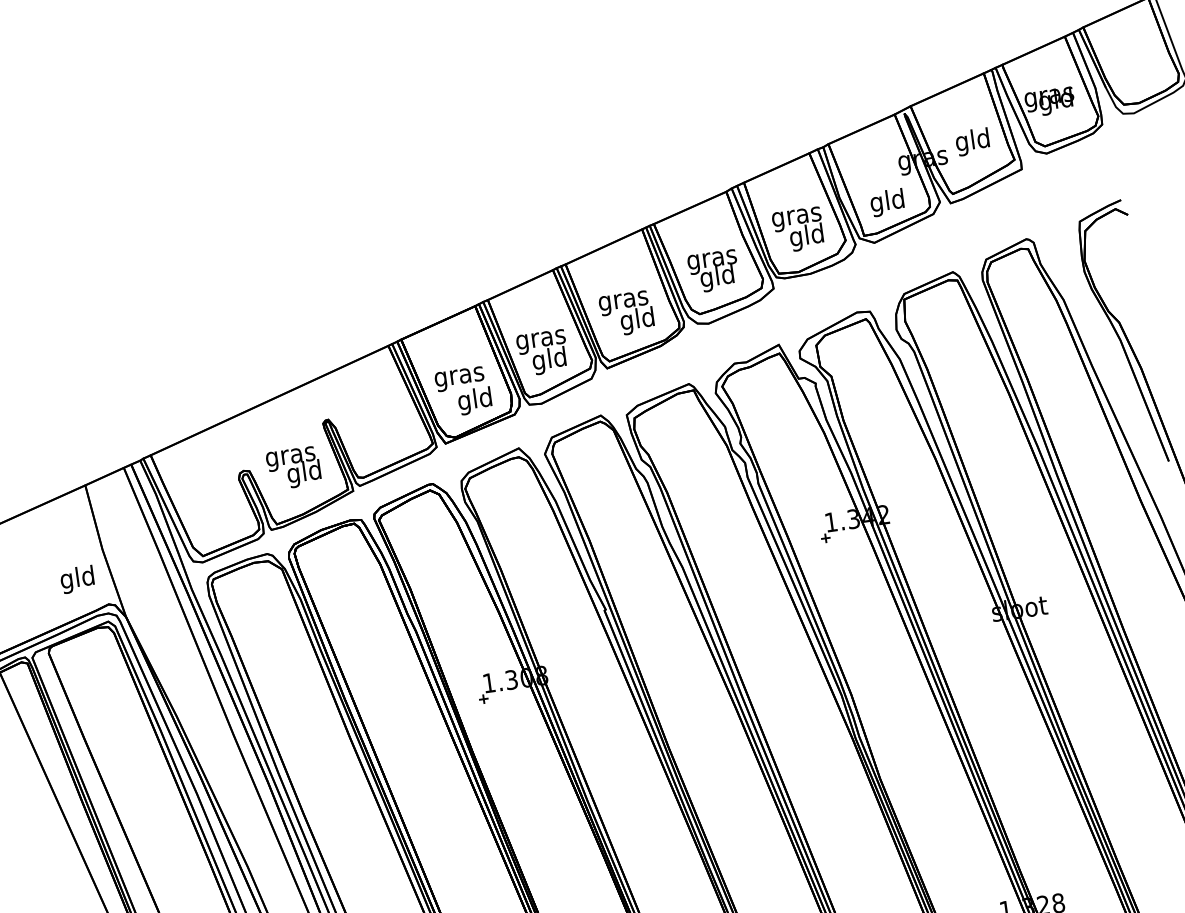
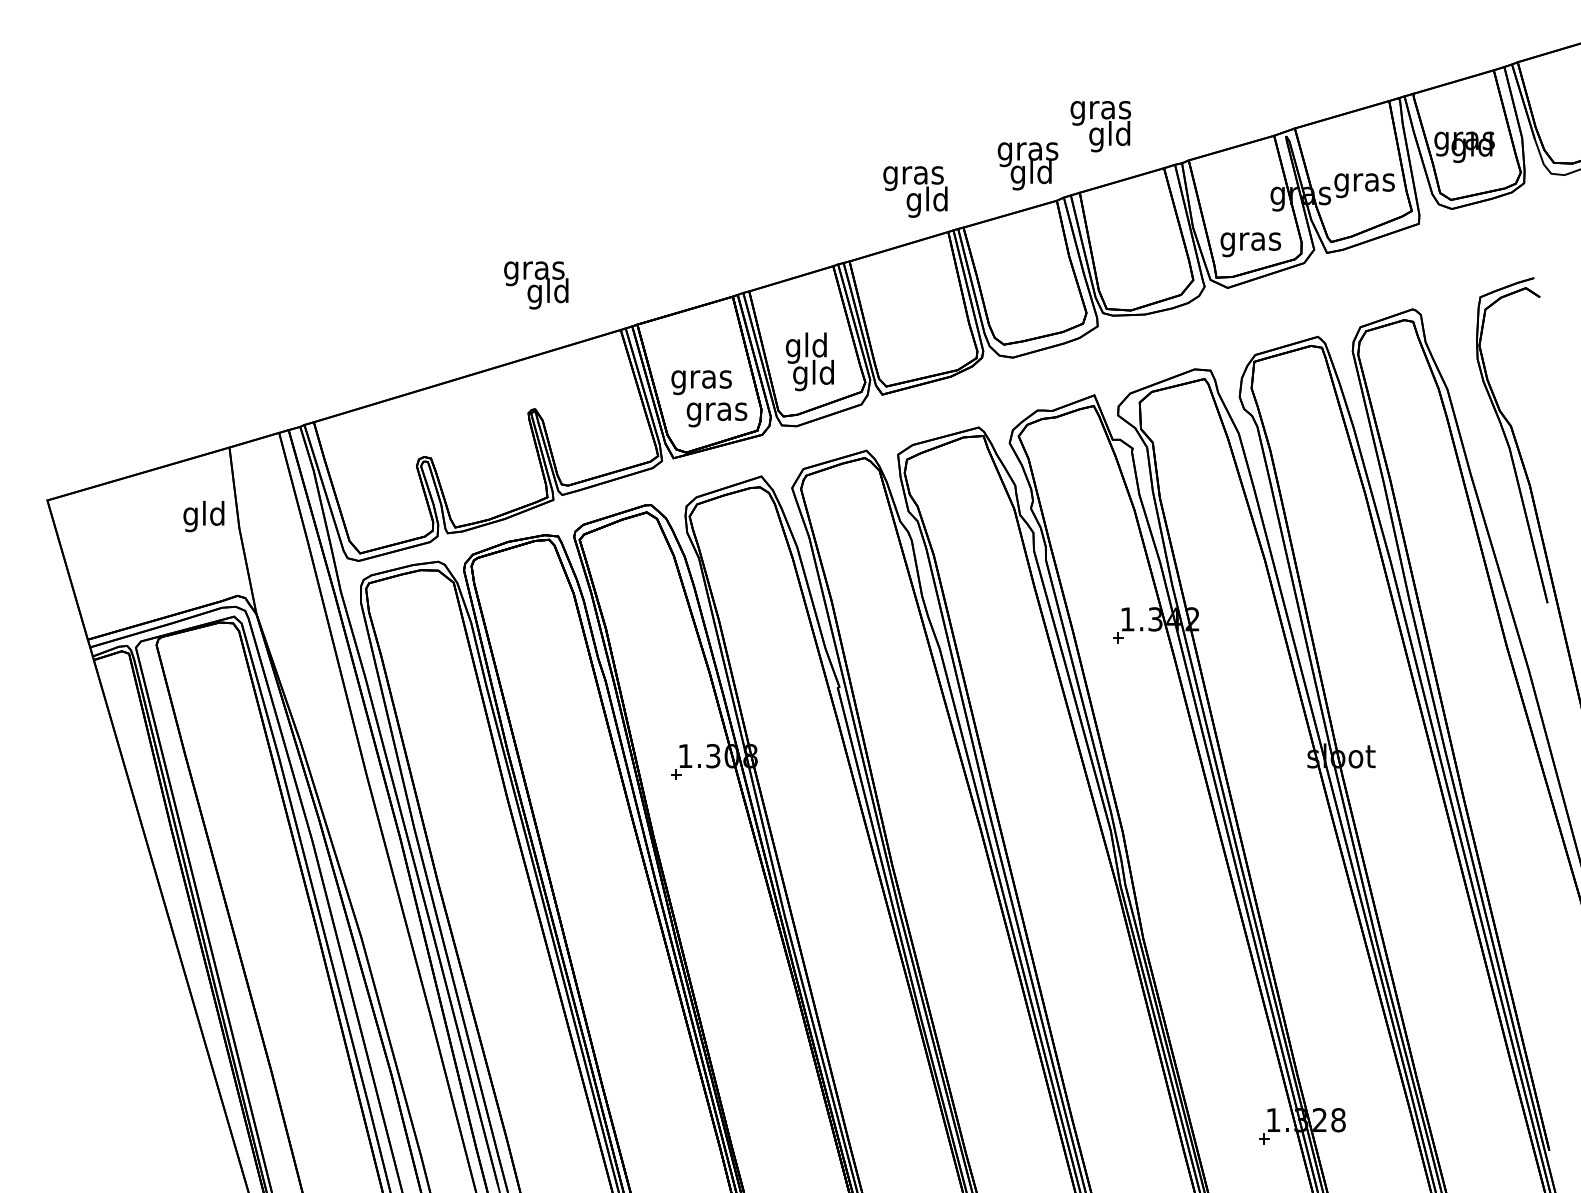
text: (973, 142) -> (1364, 182), gld -> gras
text: (887, 202) -> (1250, 241), gld -> gras
text: (798, 230) -> (1100, 126), moved
text: (713, 271) -> (1027, 166), moved
text: (626, 313) -> (915, 191), moved
text: (540, 338) -> (806, 347), gras -> gld
text: (475, 400) -> (716, 411), gld -> gras
text: (294, 468) -> (536, 285), moved
text: (77, 579) -> (203, 516), moved

